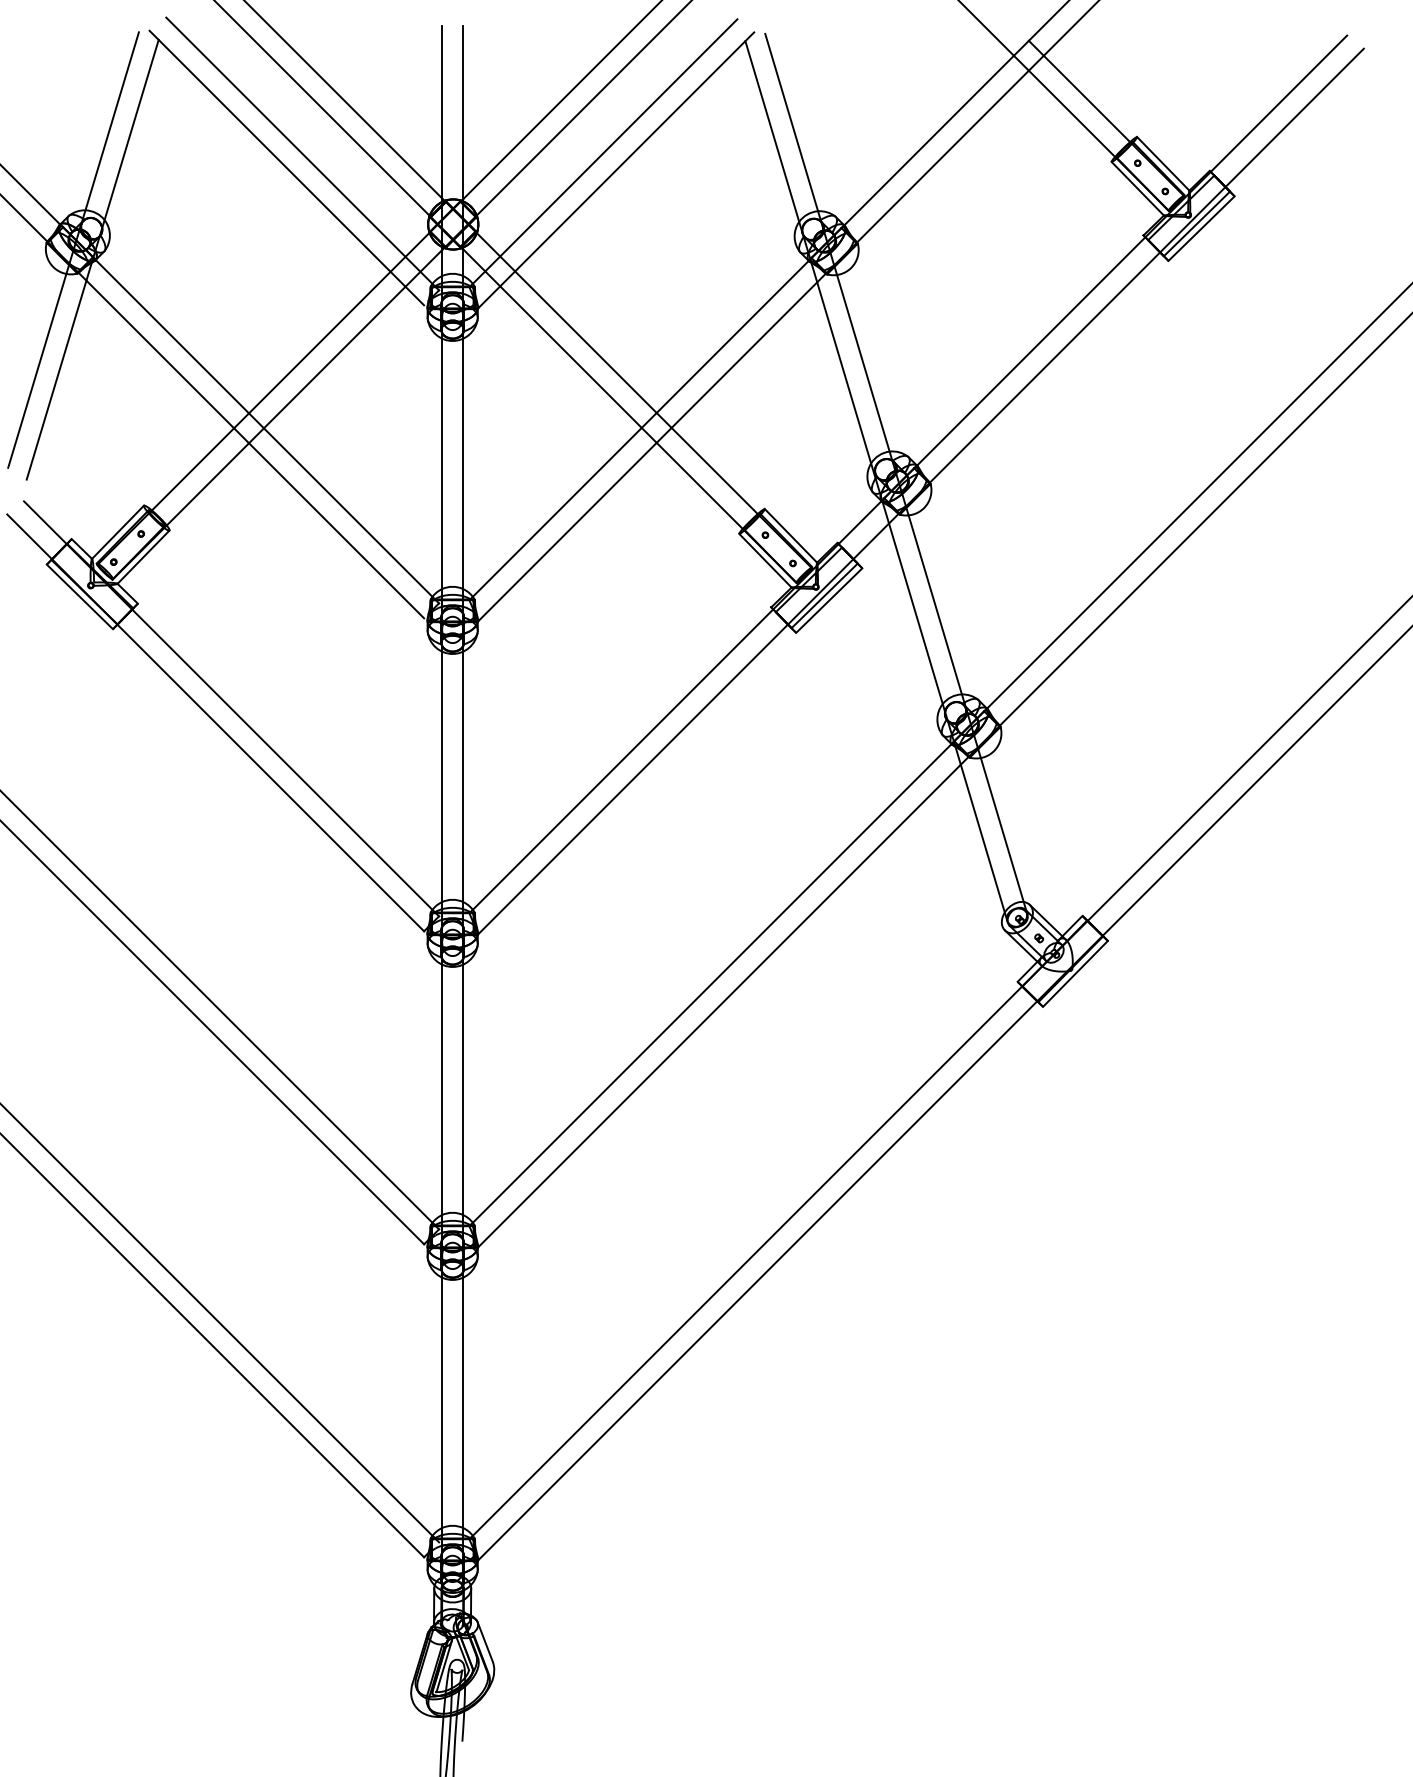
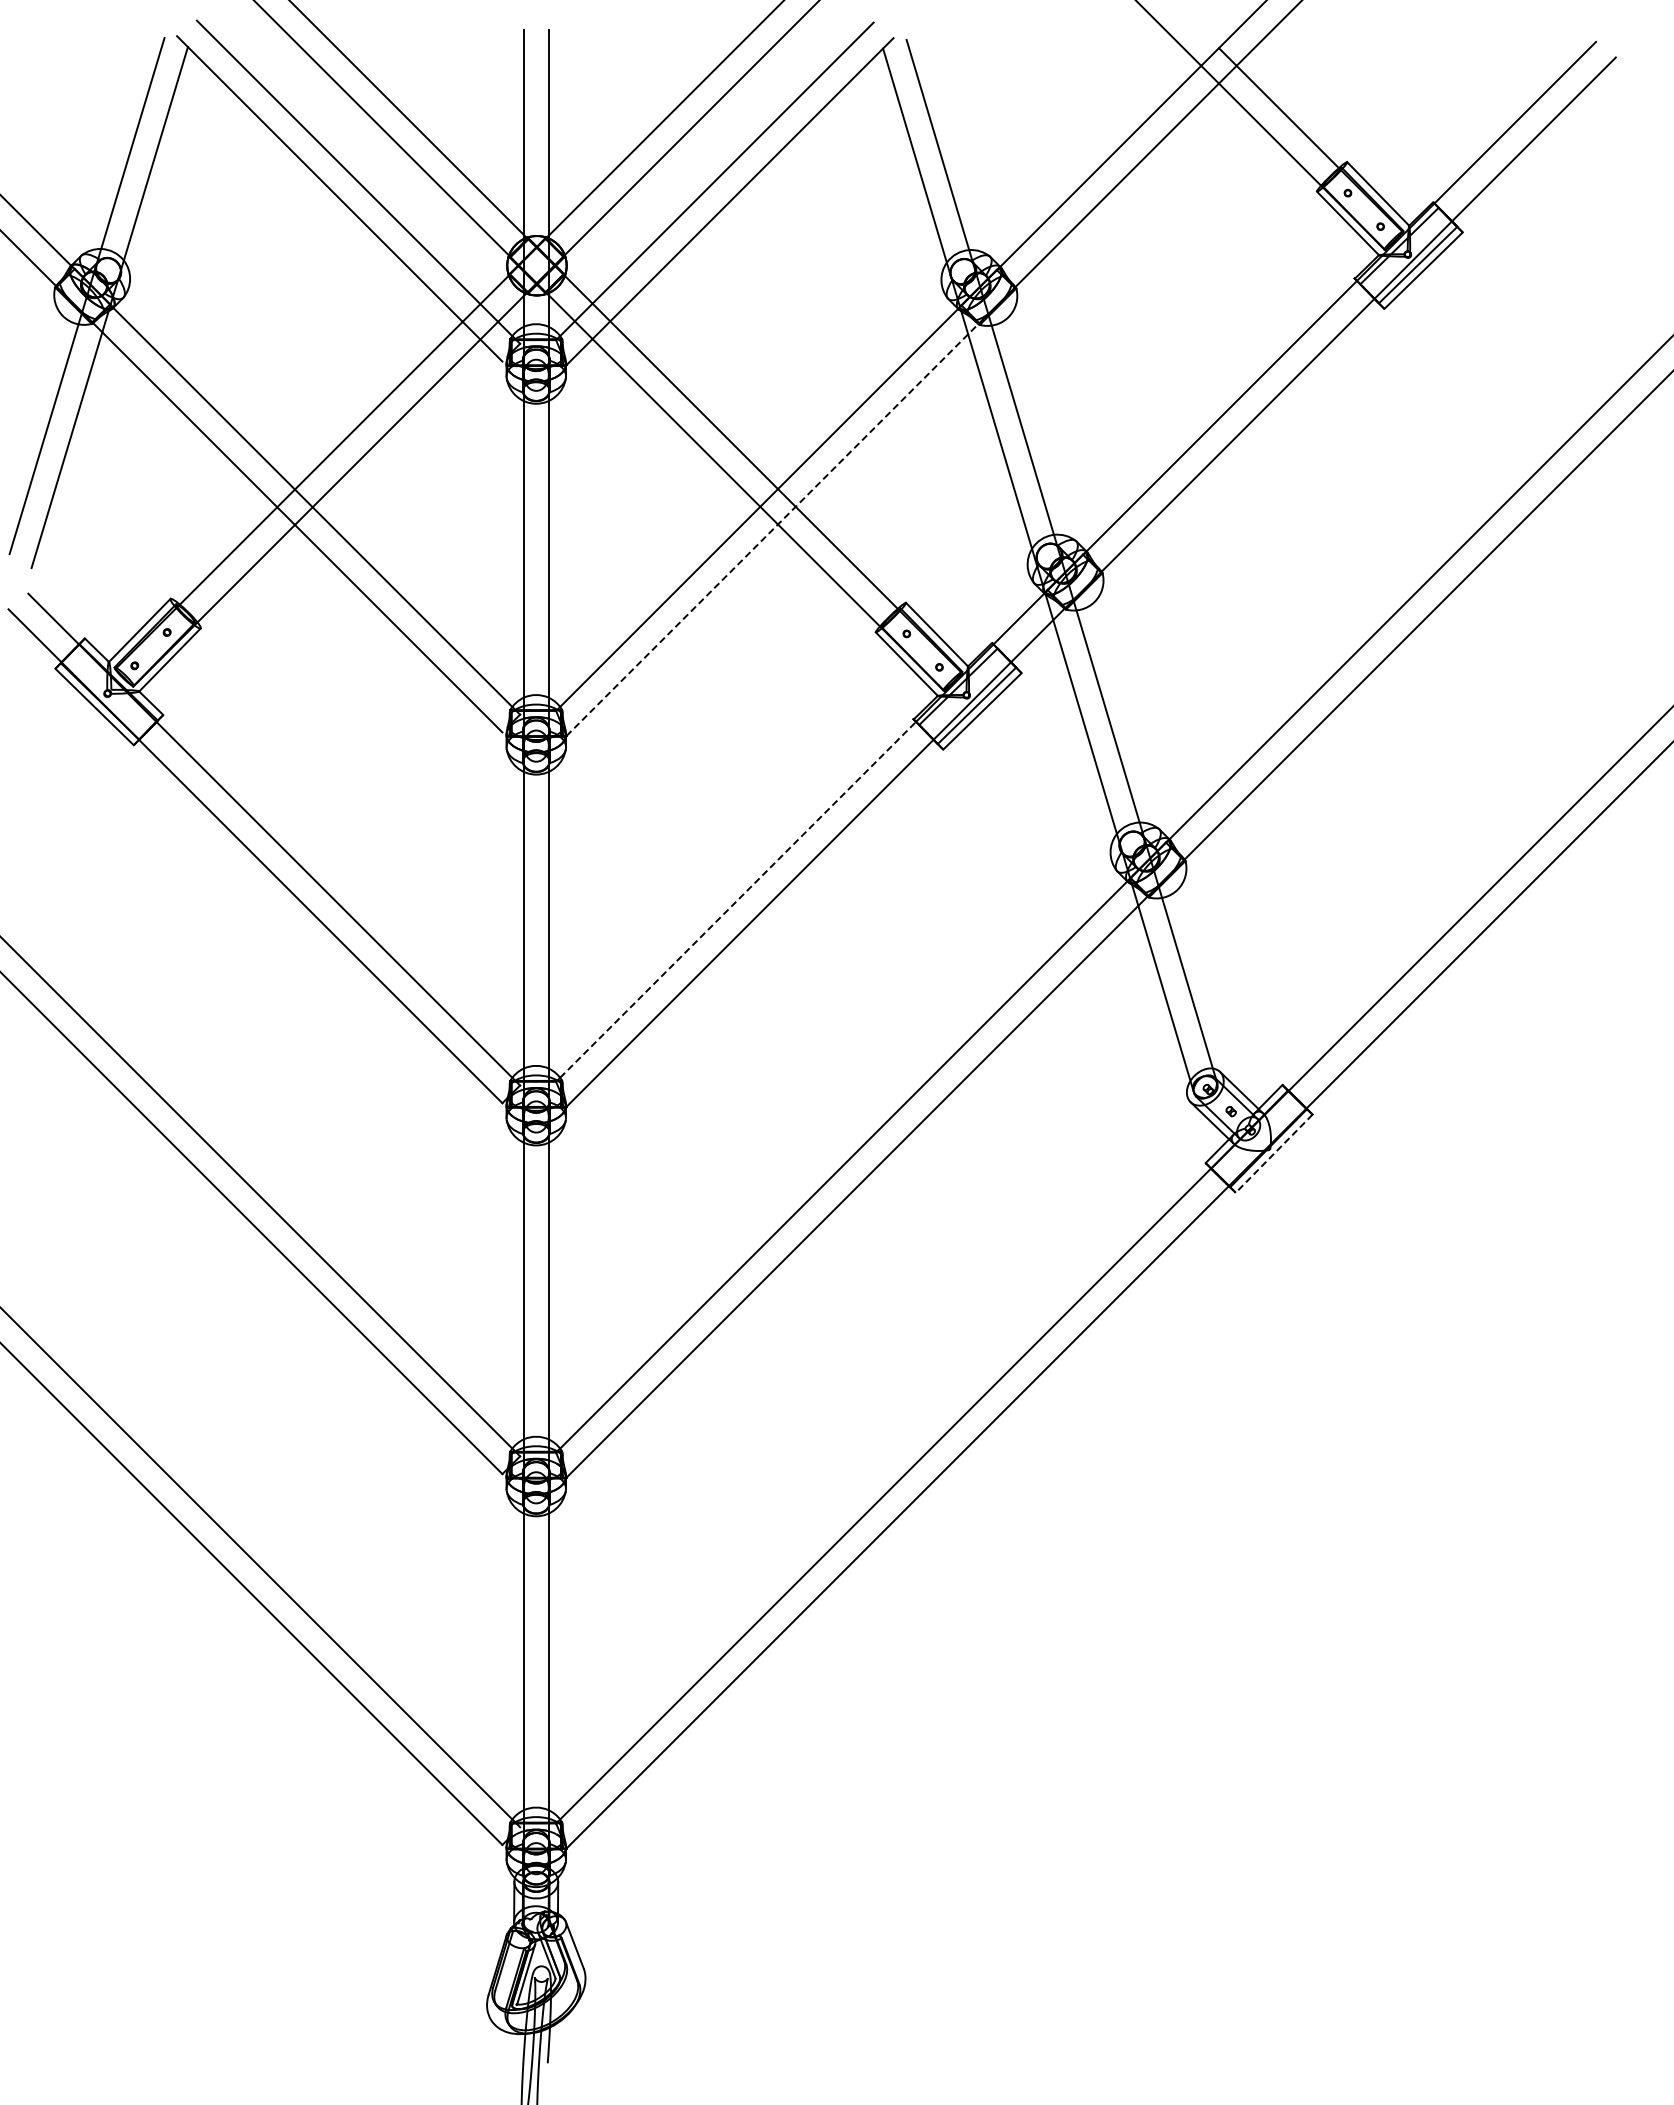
line: (652, 447) -> (772, 529), solid -> dashed
line: (623, 759) -> (738, 899), solid -> dashed
line: (1075, 973) -> (1274, 1153), solid -> dashed

